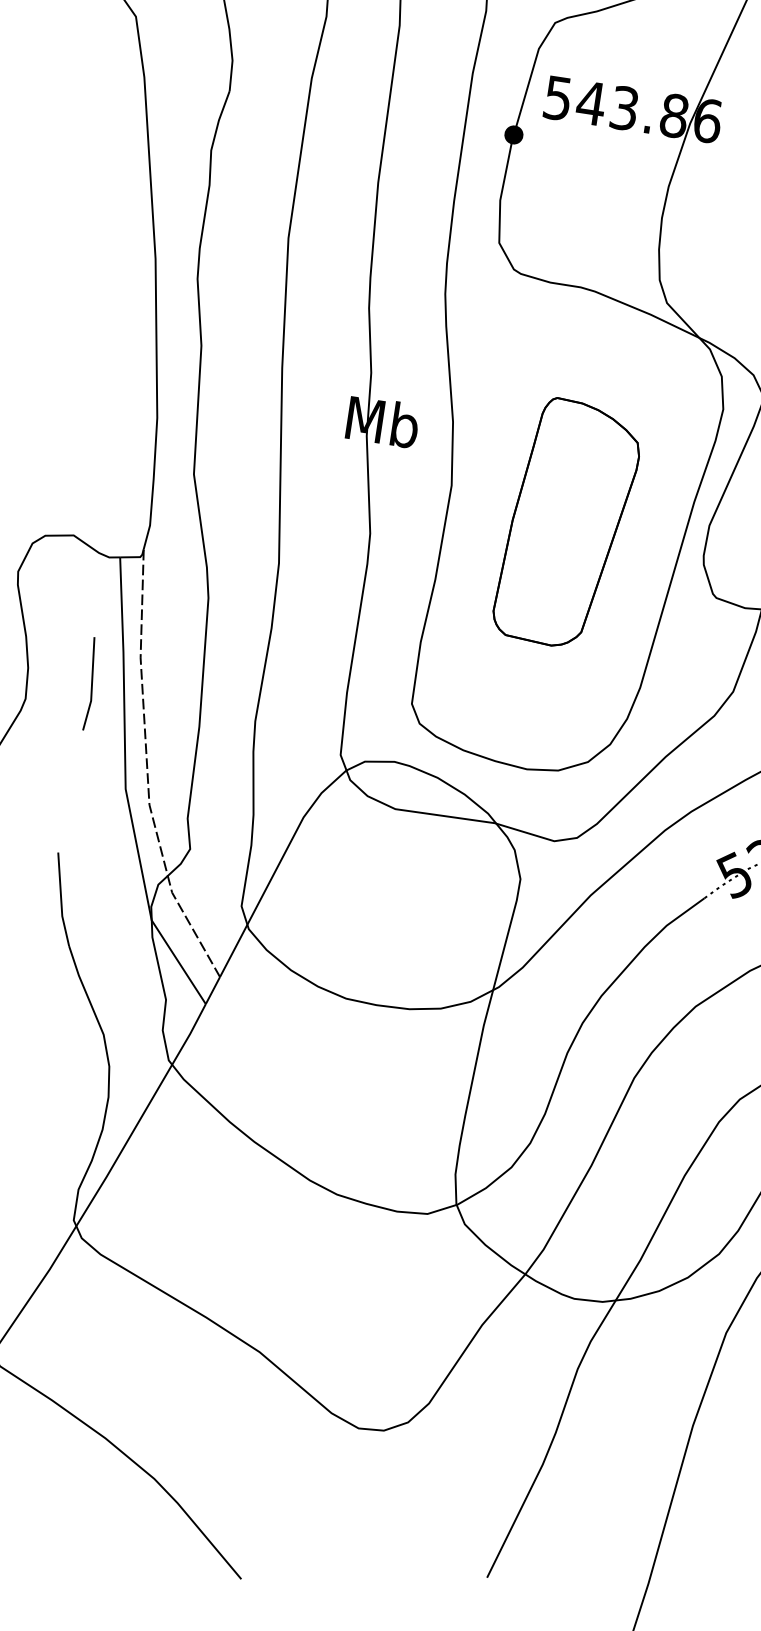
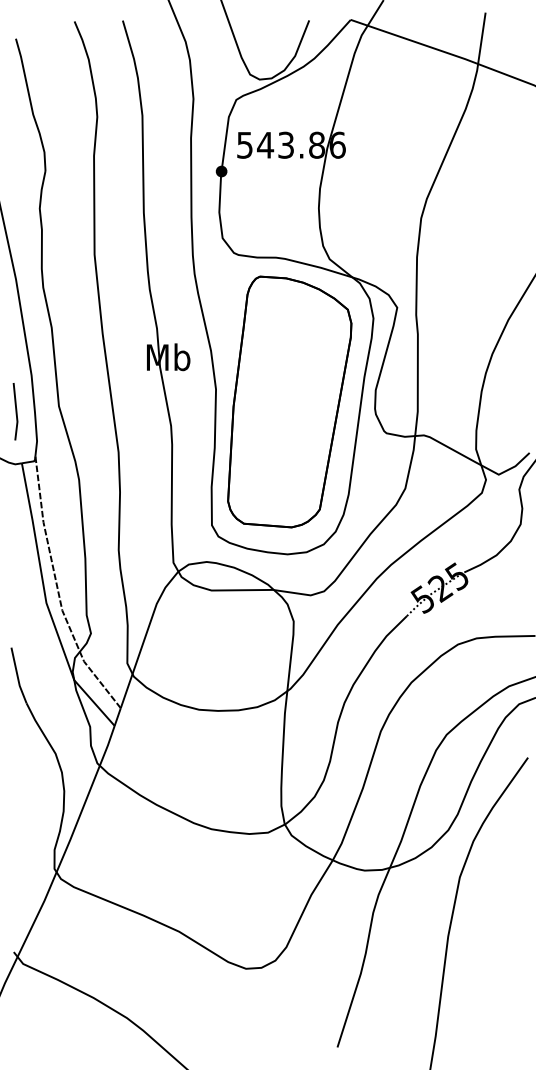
part: (567, 522) -> (289, 401), size x1.67
line: (90, 683) -> (15, 411), moved

